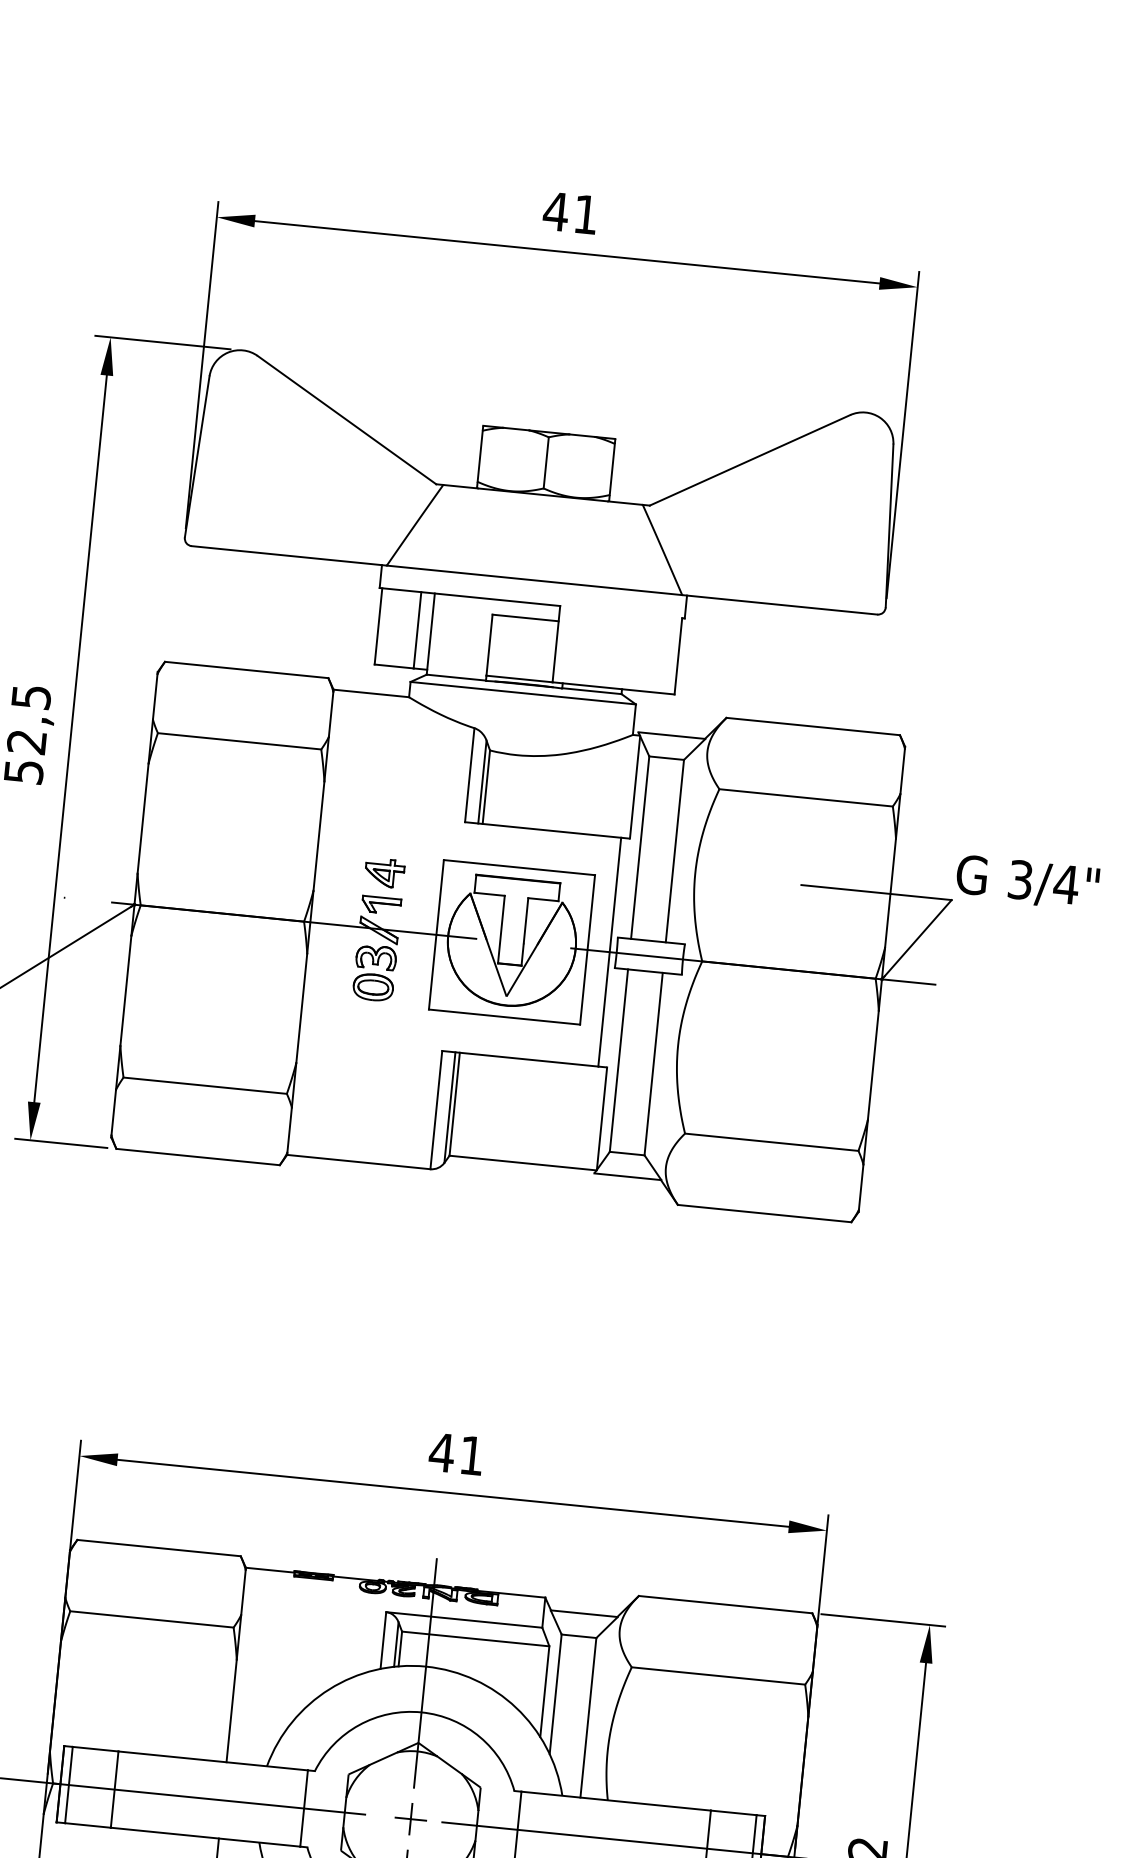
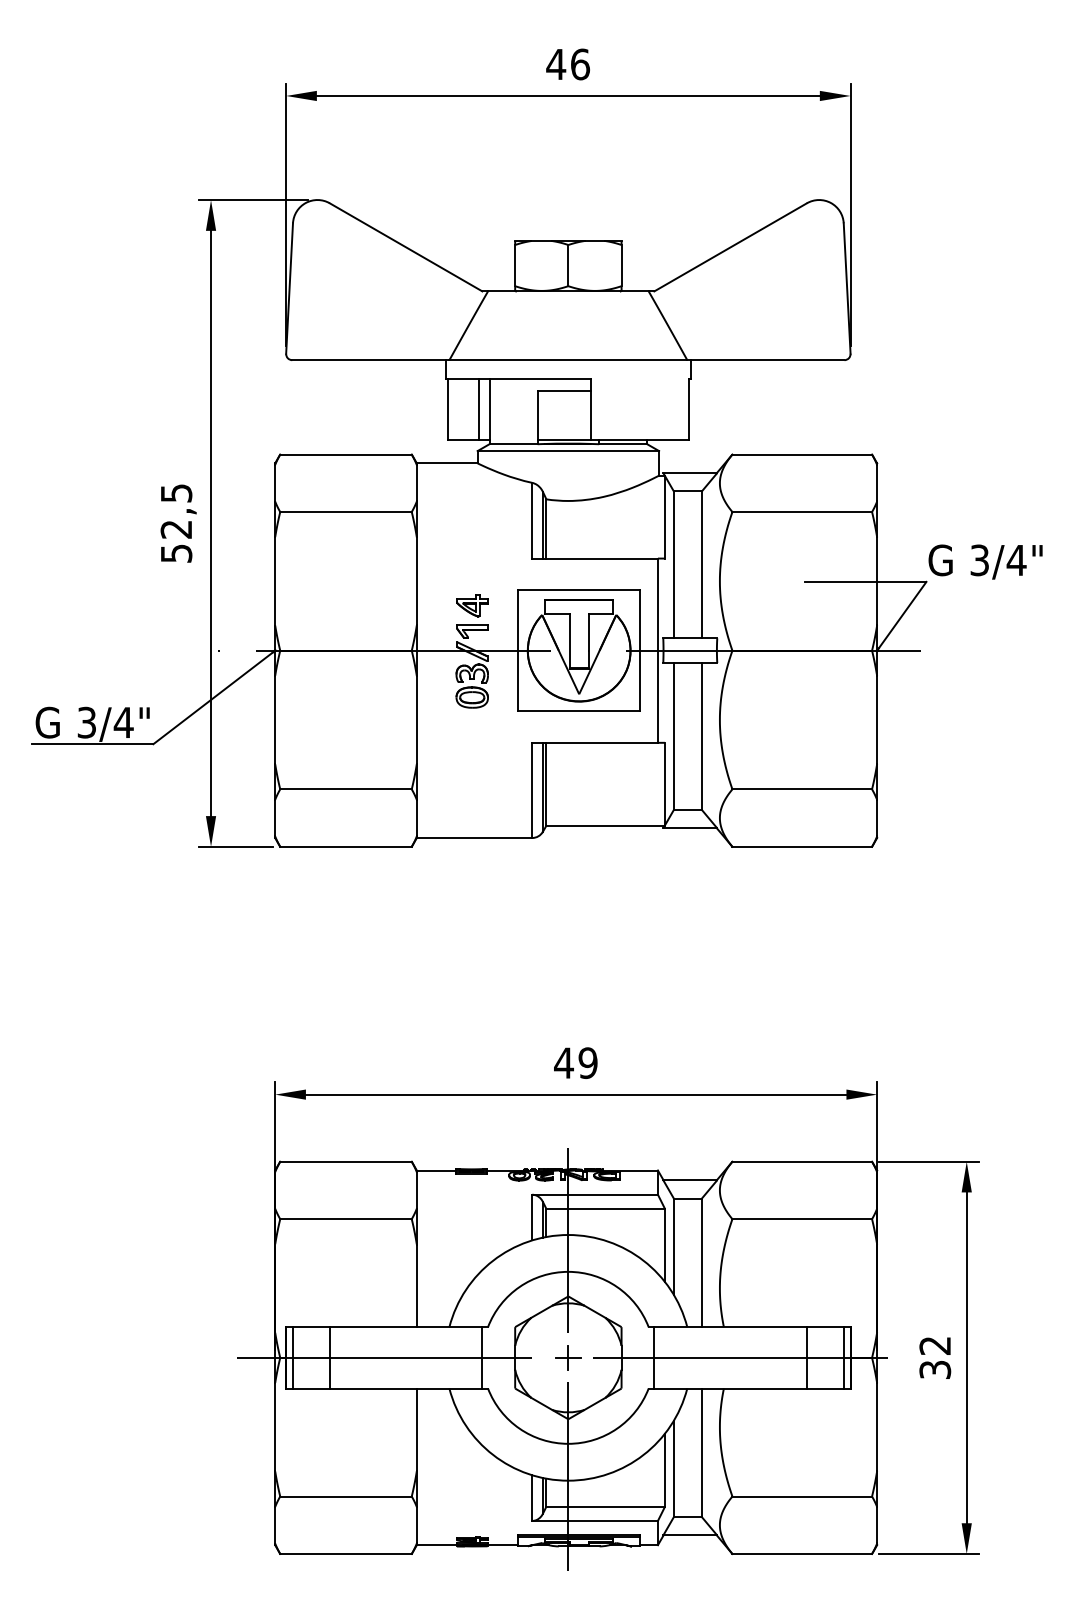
text: (586, 214) -> (580, 64), 41 -> 46
text: (471, 1456) -> (587, 1063), 41 -> 49

